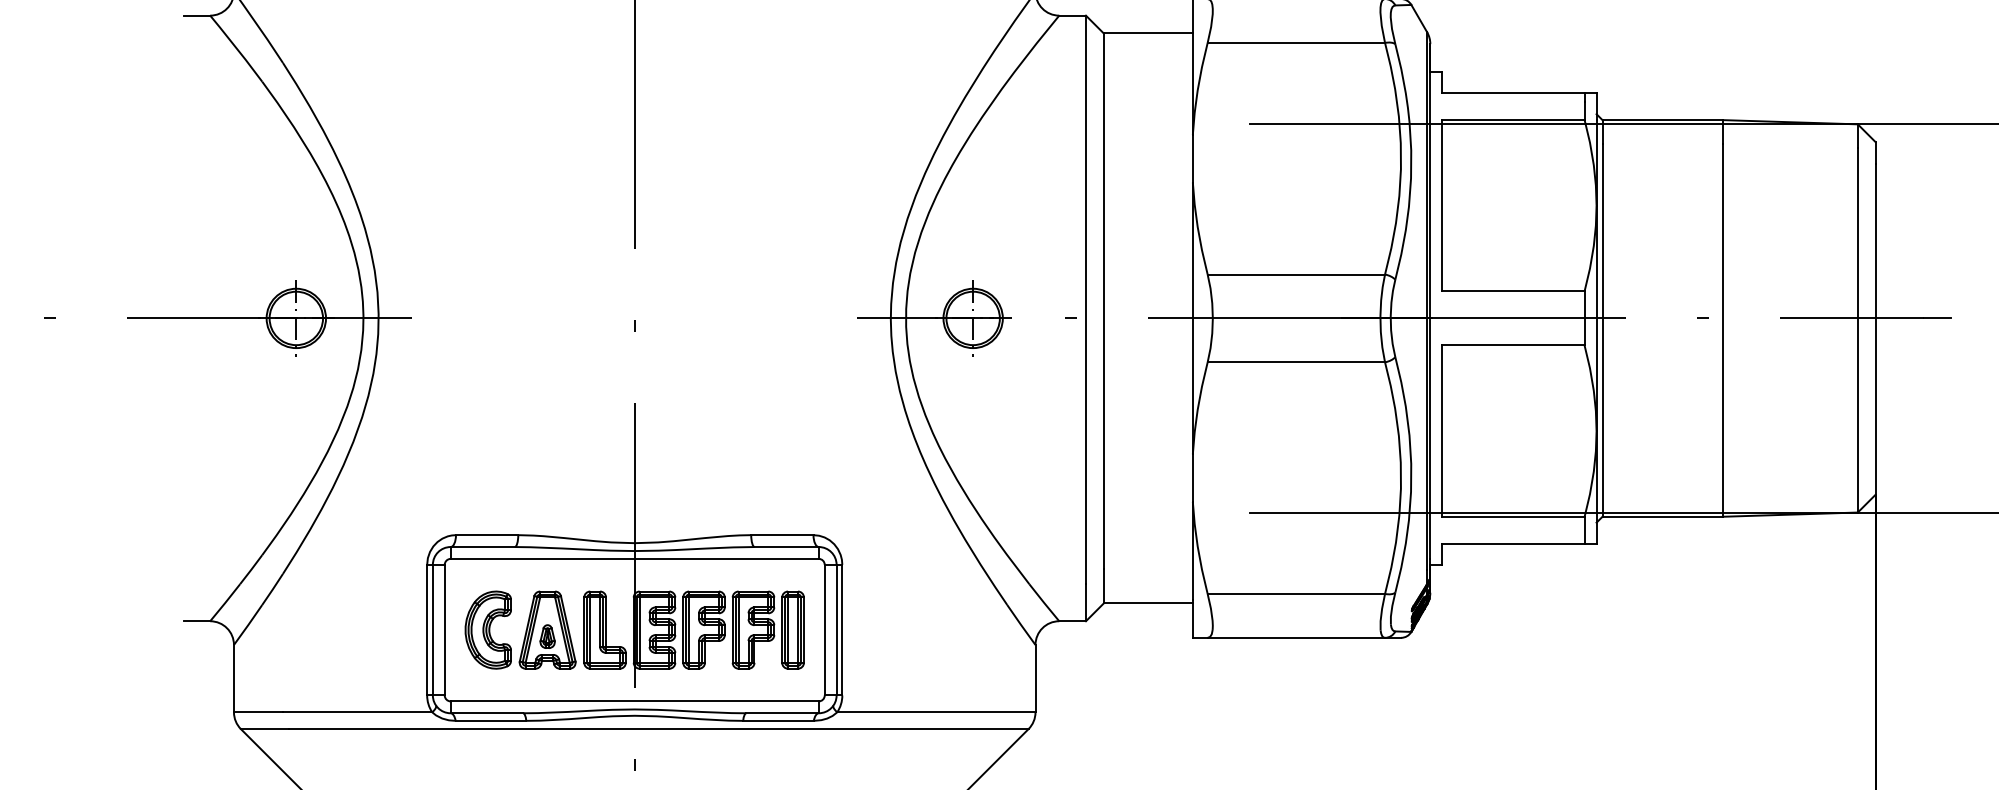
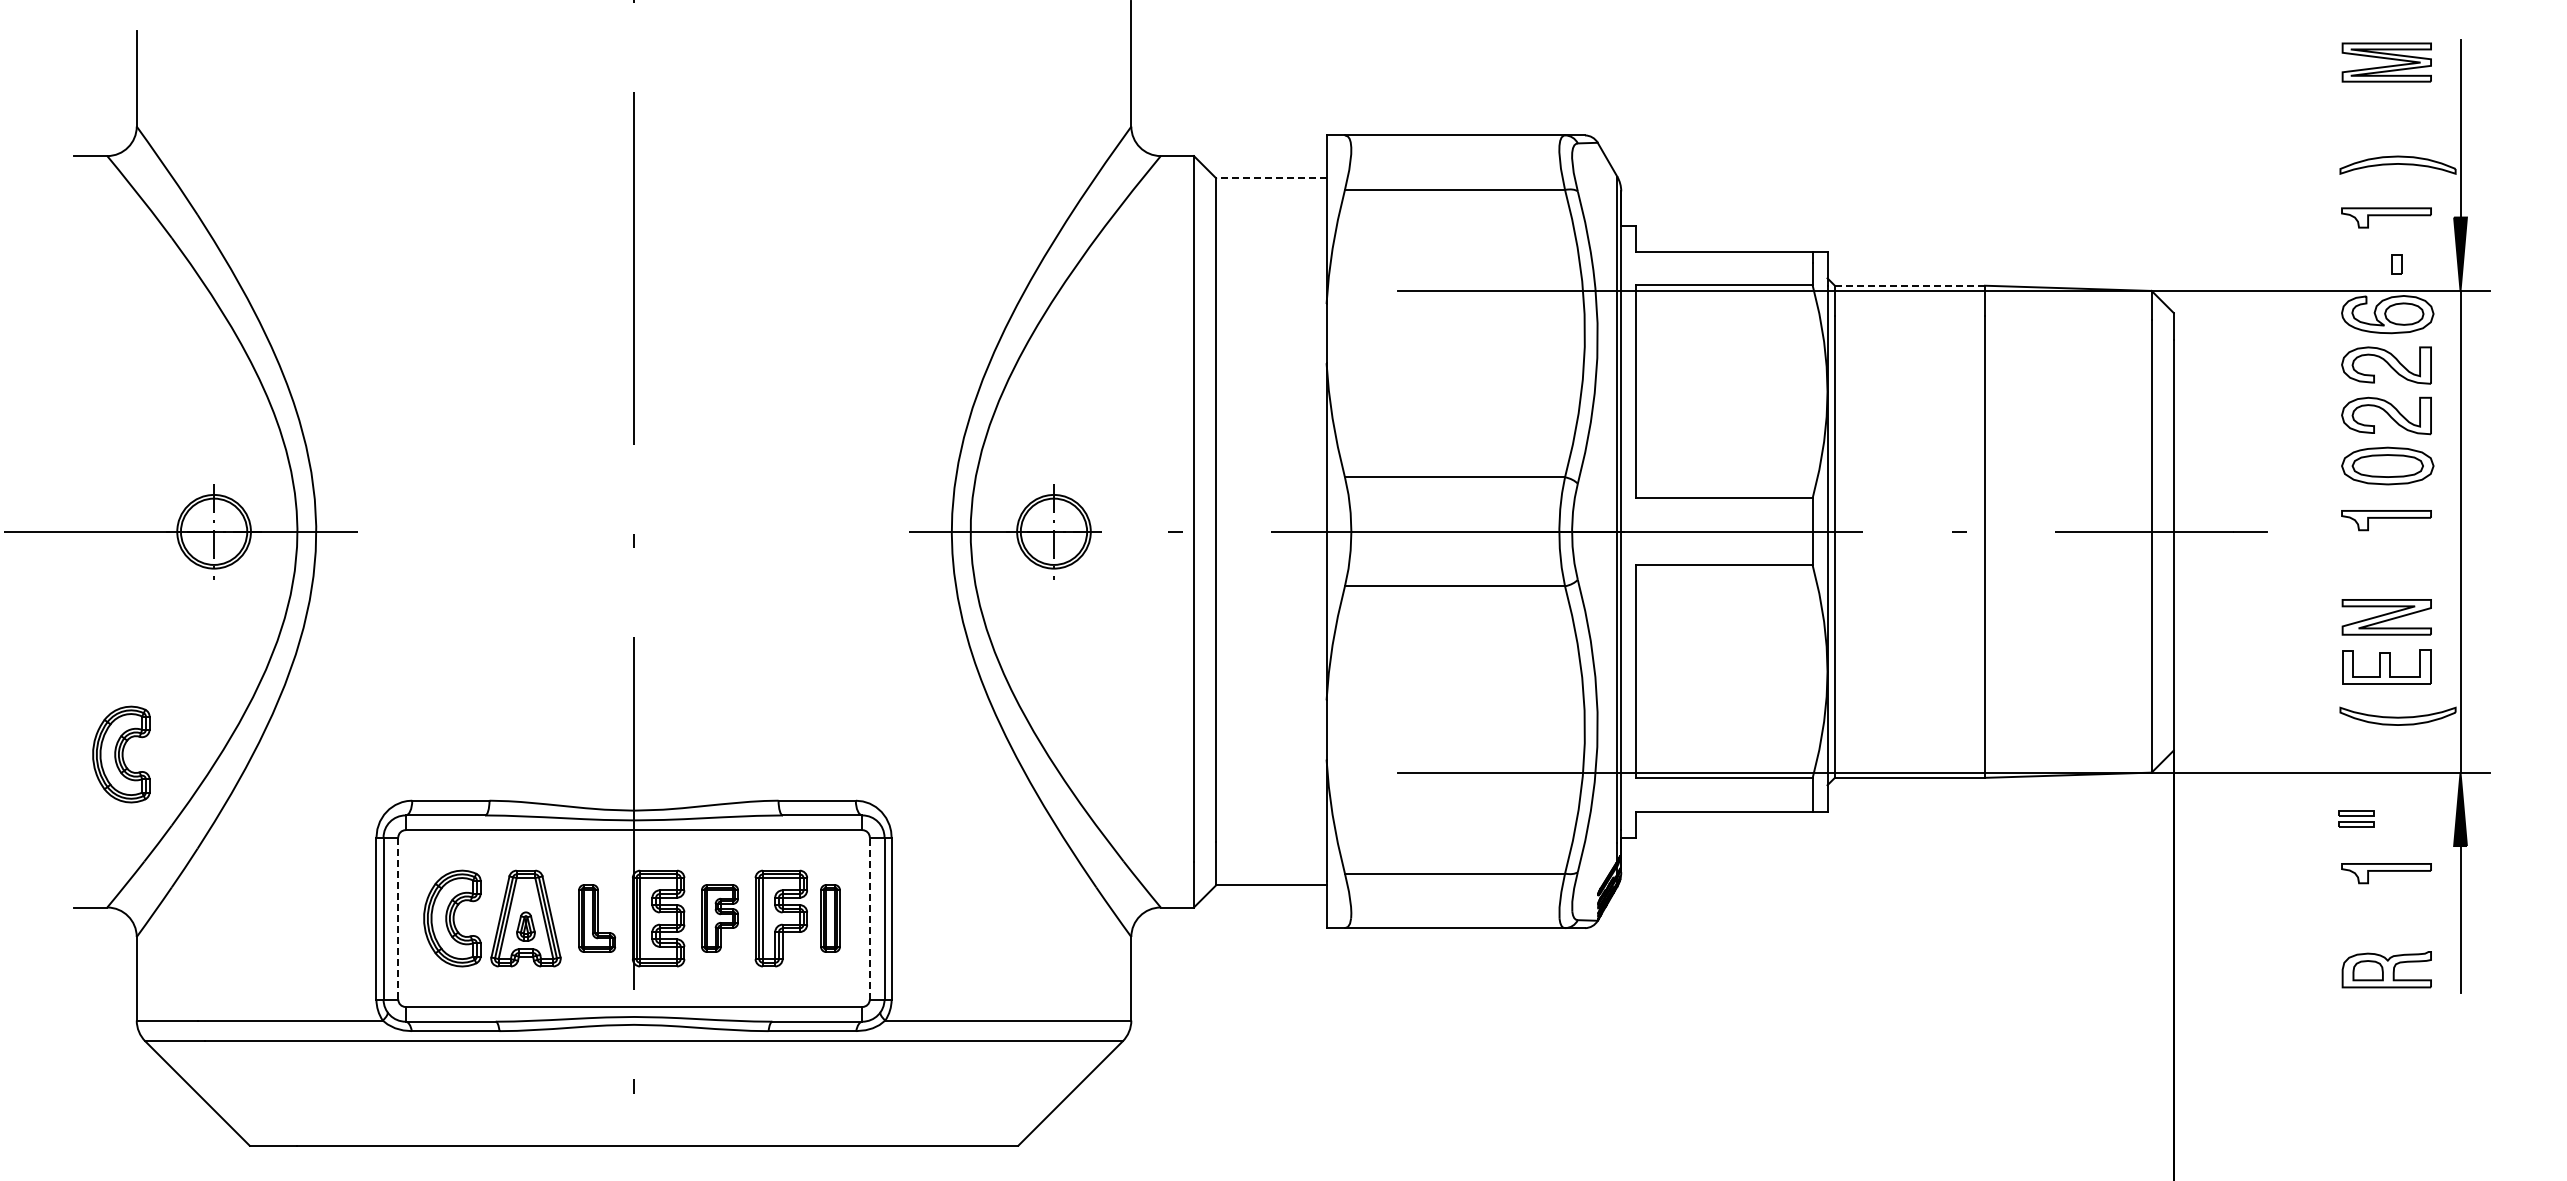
line: (1147, 33) -> (1270, 178), solid -> dashed
line: (1663, 119) -> (1910, 285), solid -> dashed
part: (221, 497) -> (121, 754), added
line: (444, 630) -> (398, 919), solid -> dashed
part: (604, 630) -> (596, 918), size x0.7
part: (703, 630) -> (719, 918), size x0.7
part: (793, 630) -> (830, 918), size x0.7
line: (824, 630) -> (869, 918), solid -> dashed

